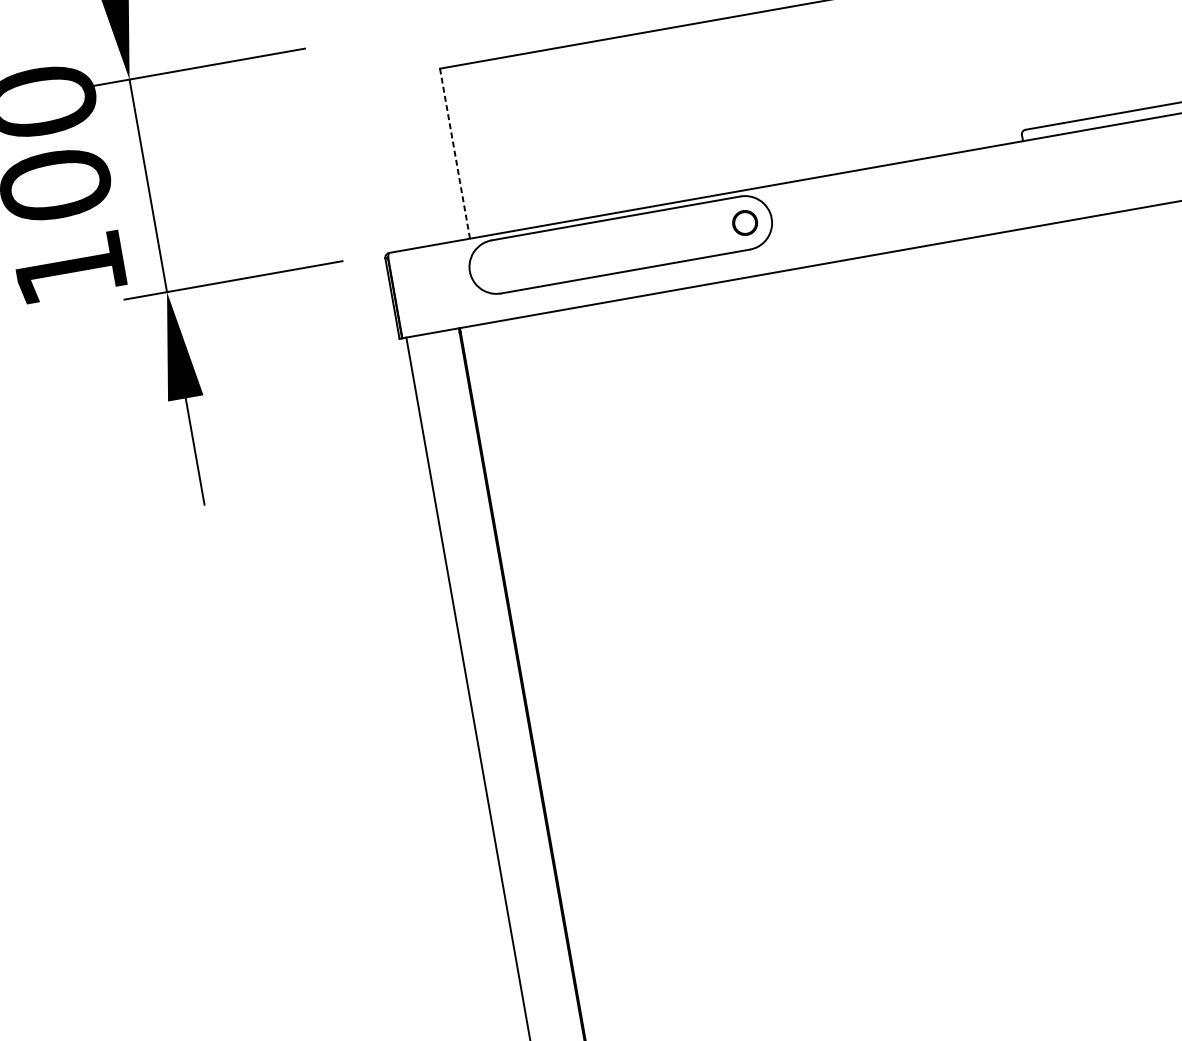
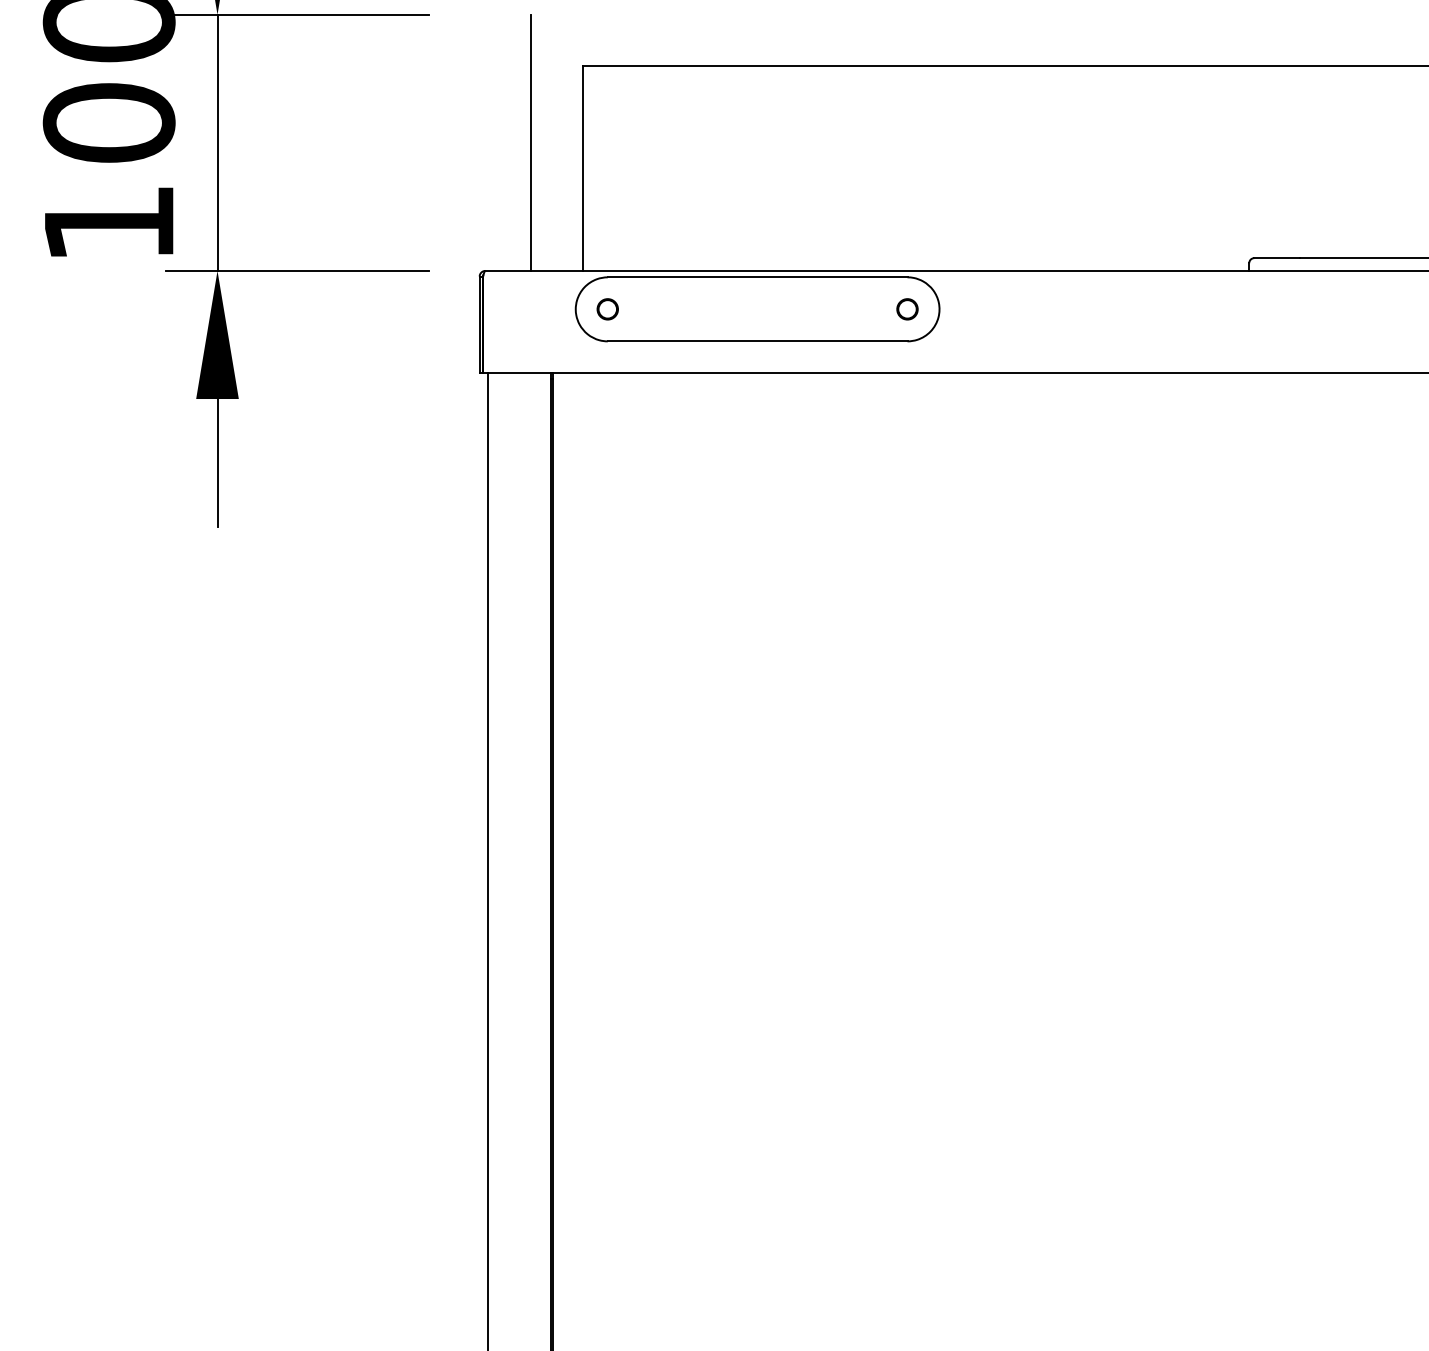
line: (408, 139) -> (531, 142), added
line: (454, 152) -> (582, 167), dashed -> solid
part: (745, 223) -> (907, 309), size x0.71
part: (496, 267) -> (607, 309), added

